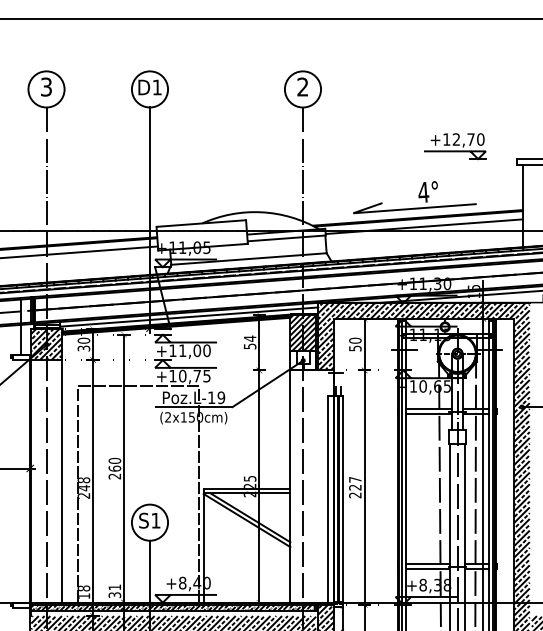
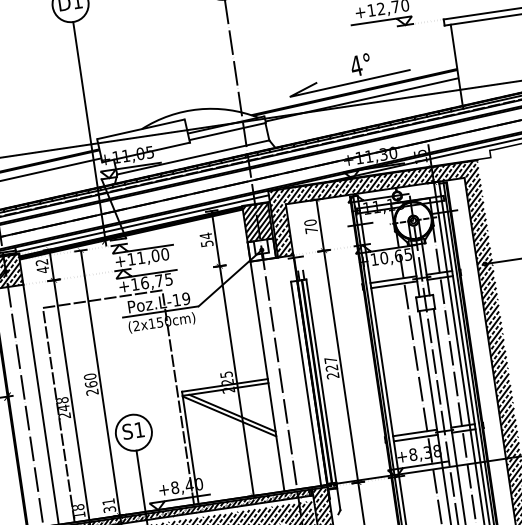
text: (83, 344) -> (42, 266), 30 -> 42
text: (355, 348) -> (311, 230), 50 -> 70
text: (182, 375) -> (144, 282), +10,75 -> +16,75

